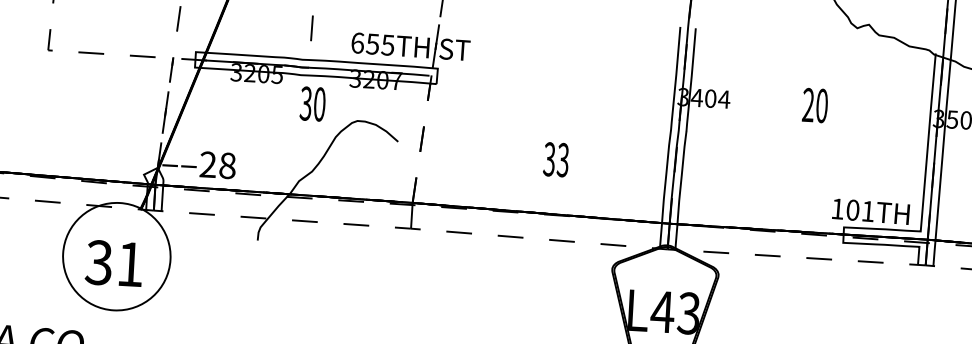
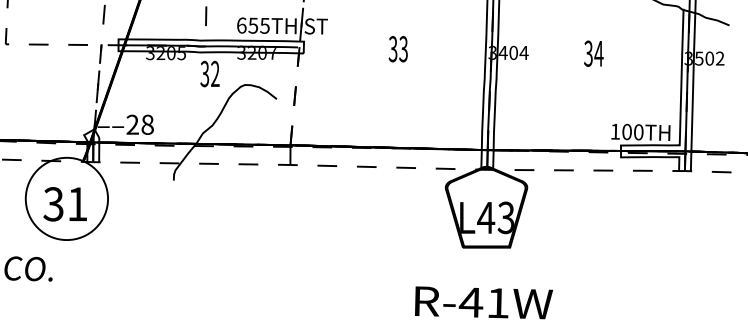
text: (319, 103) -> (215, 73), 30 -> 32
text: (814, 105) -> (593, 53), 20 -> 34
text: (555, 160) -> (397, 49), moved
text: (867, 211) -> (638, 132), 101TH -> 100TH

